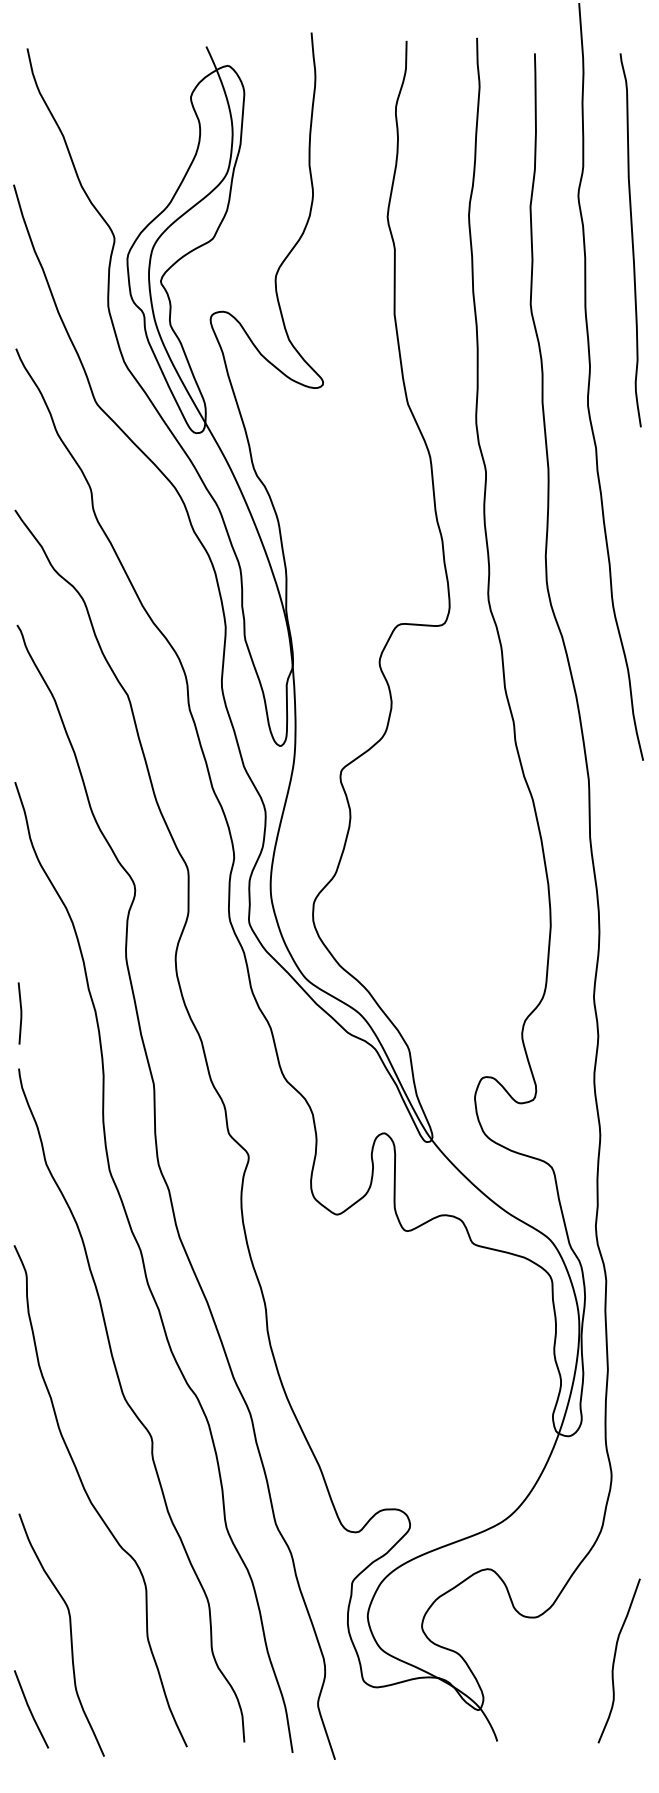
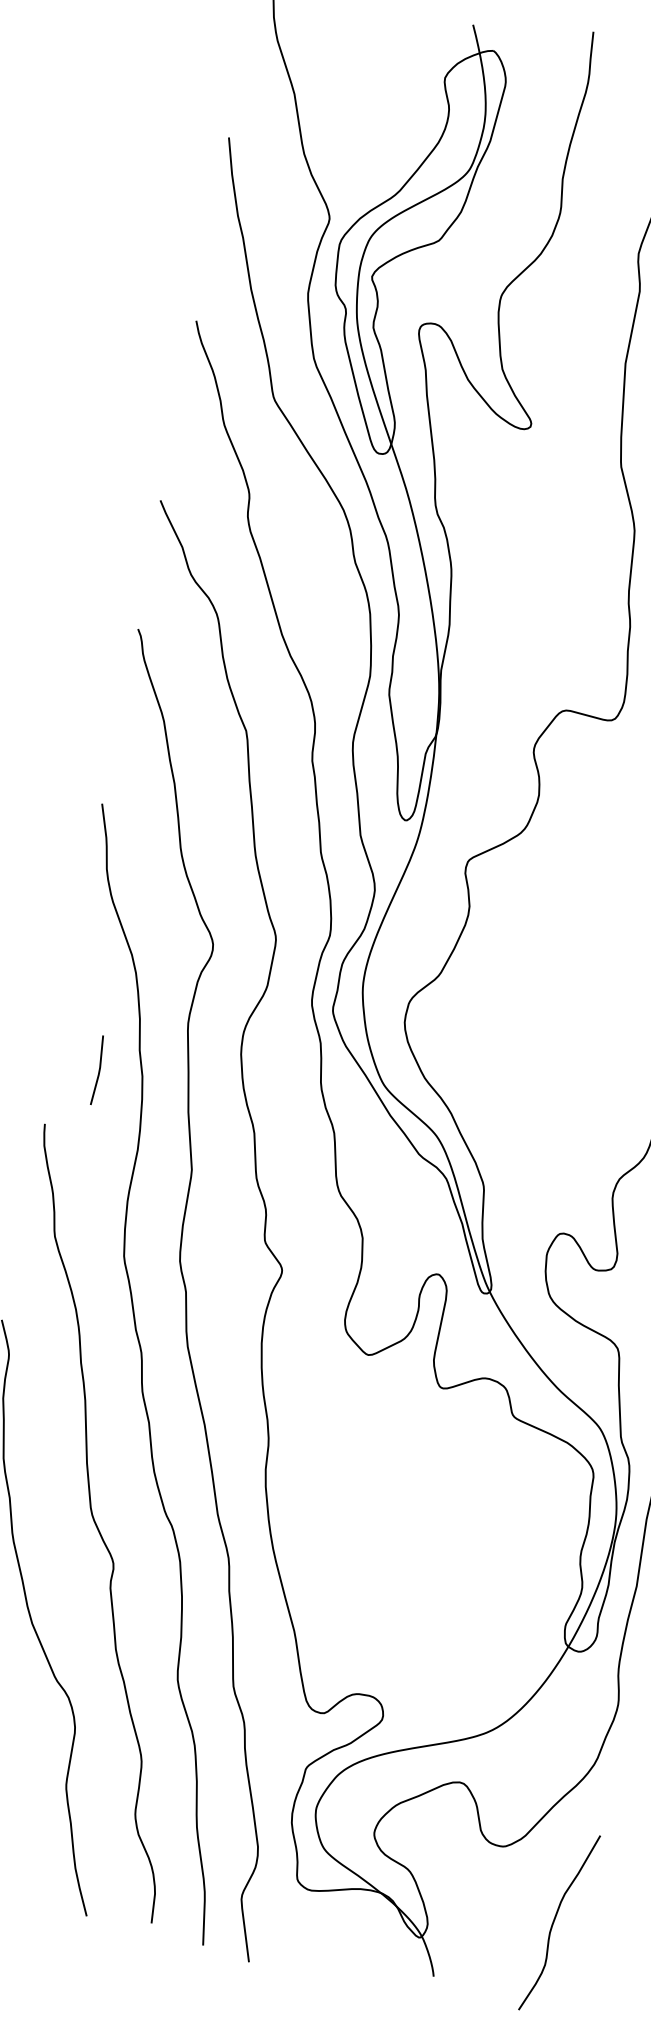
line: (20, 1013) -> (98, 1070), moved
curve: (615, 1659) -> (555, 1920), moved

